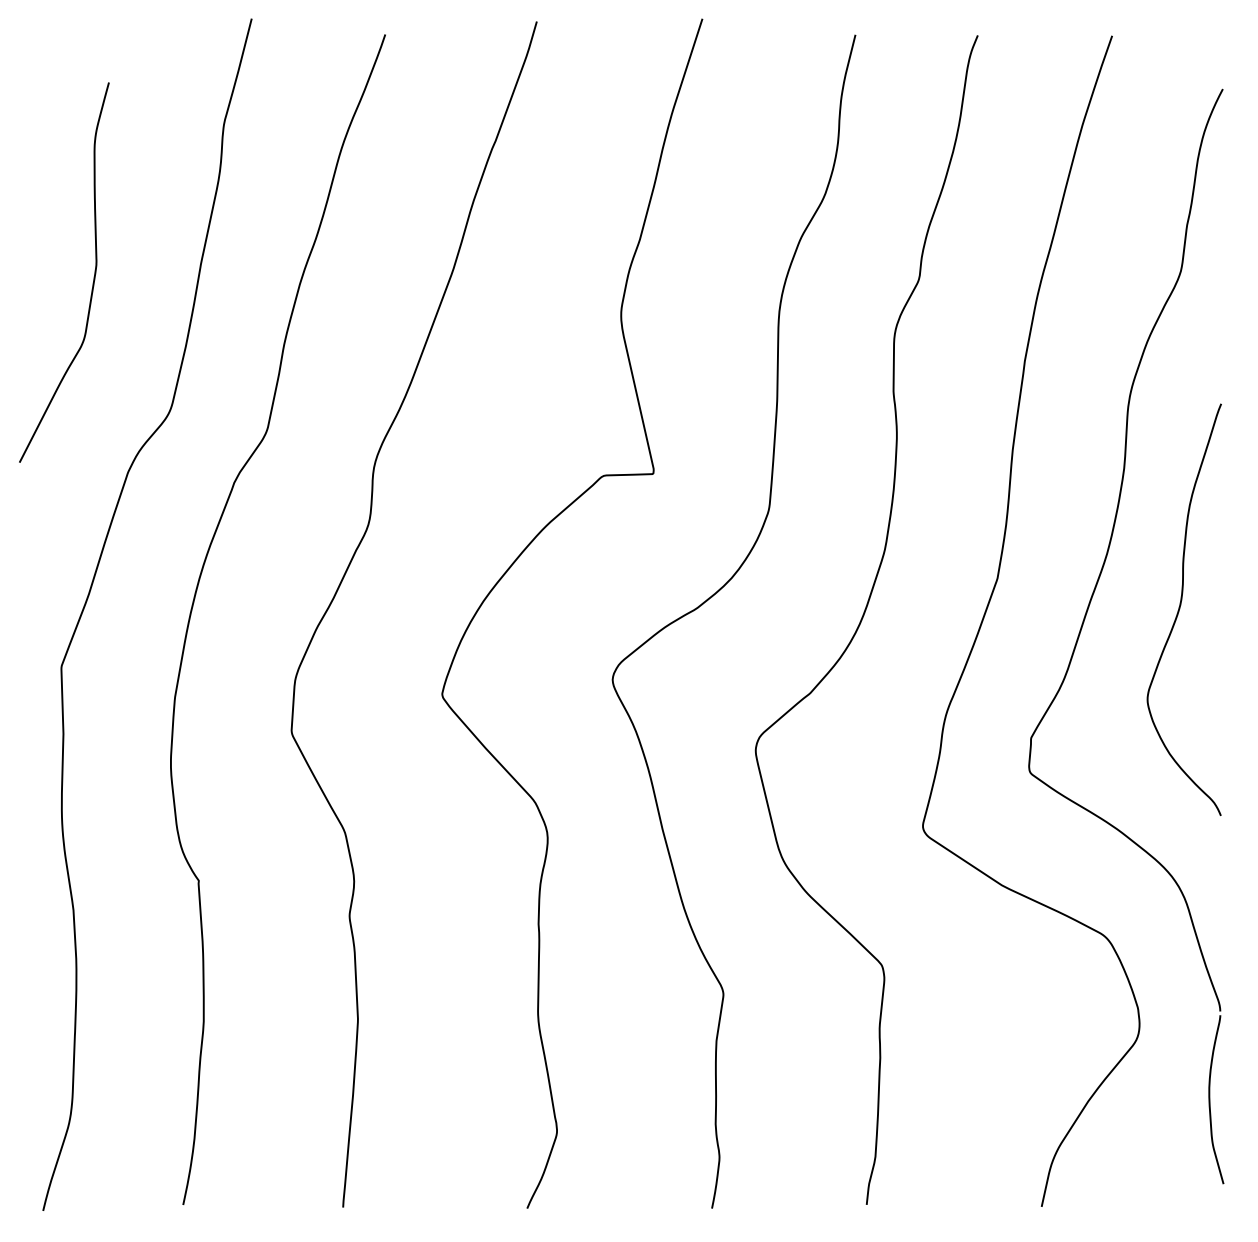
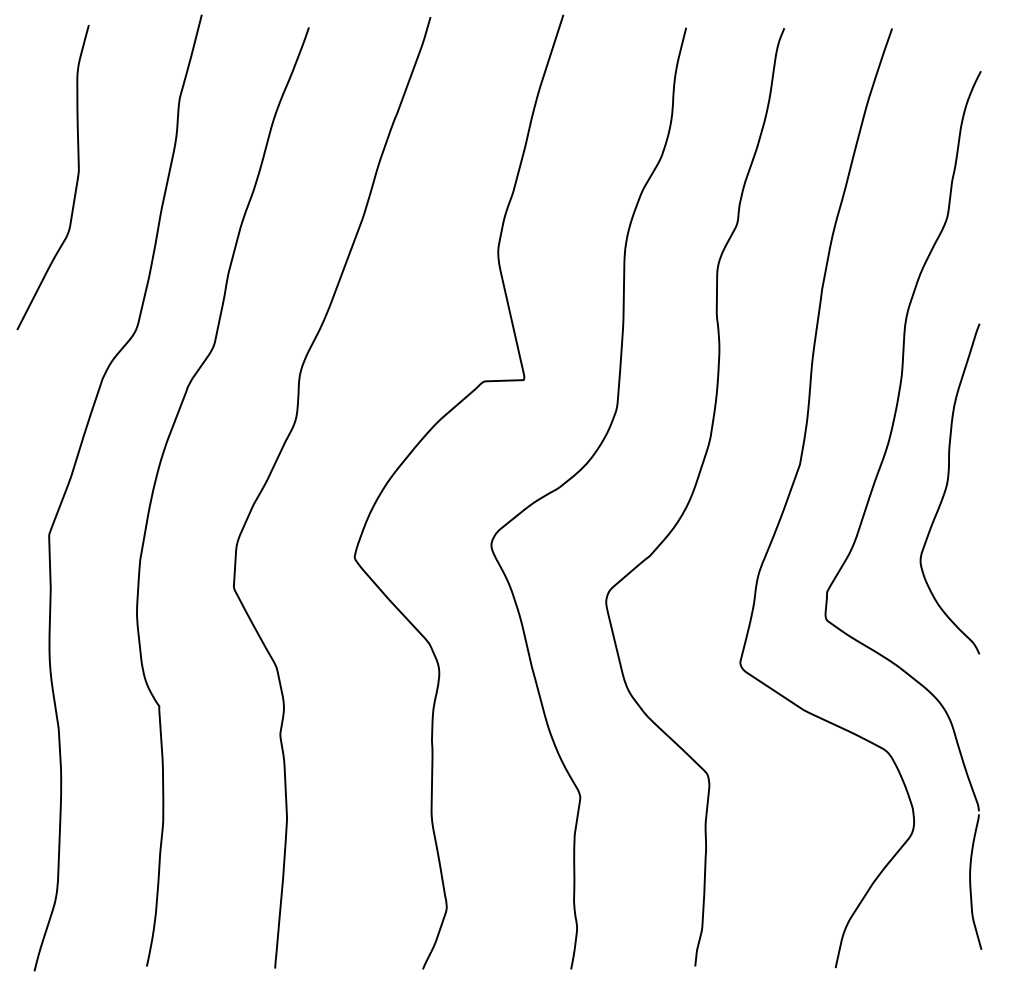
curve: (93, 276) -> (76, 180), moved

